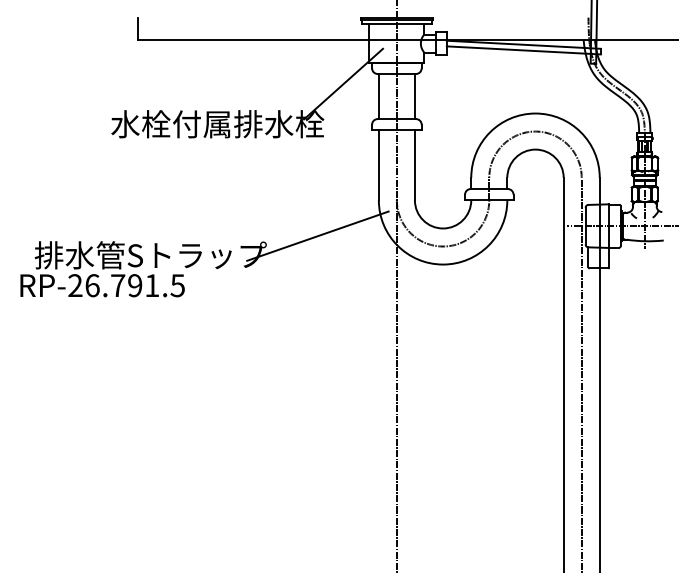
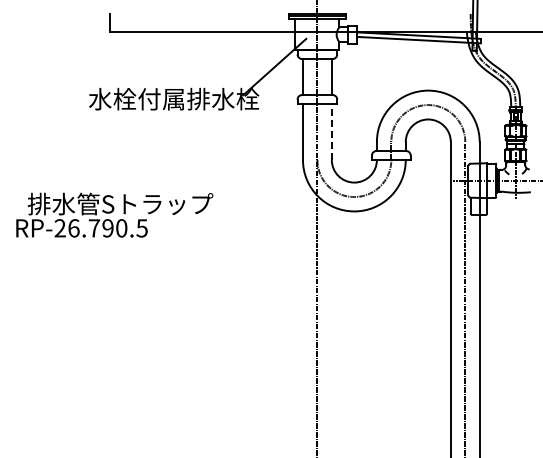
line: (414, 165) -> (331, 132), solid -> dashed
line: (316, 235) -> (253, 188), removed
text: (151, 285) -> (121, 228), RP-26.791.5 -> RP-26.790.5

